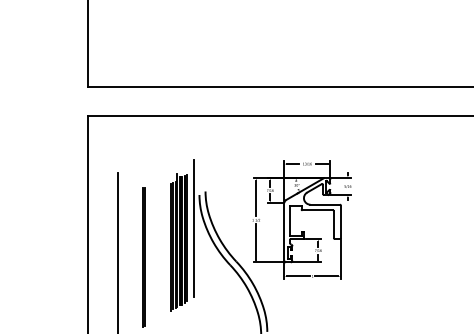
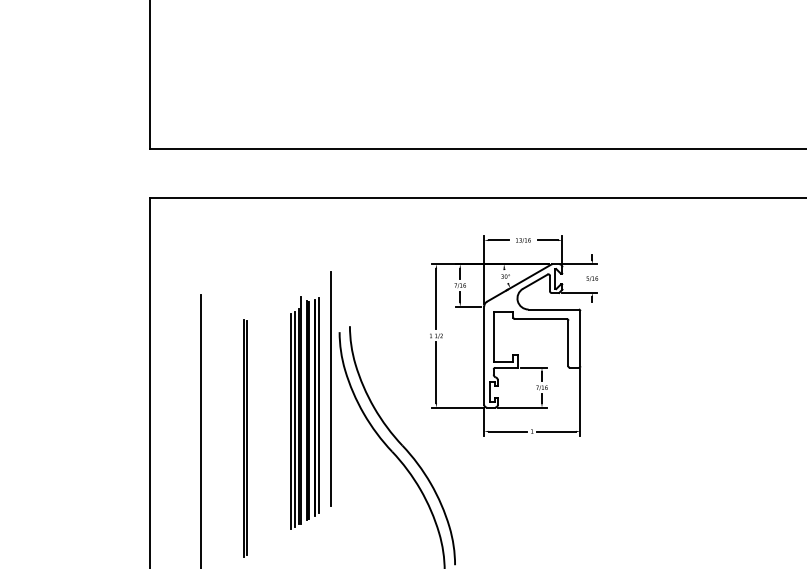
part: (301, 210) -> (513, 319), moved

